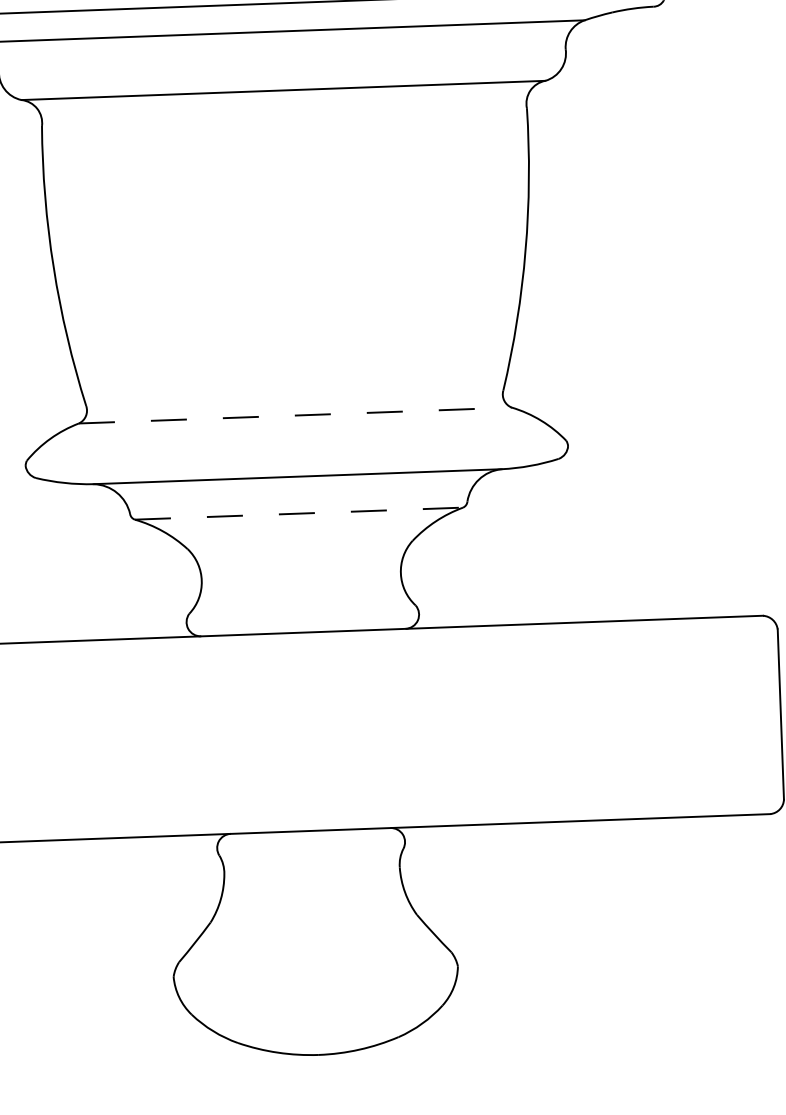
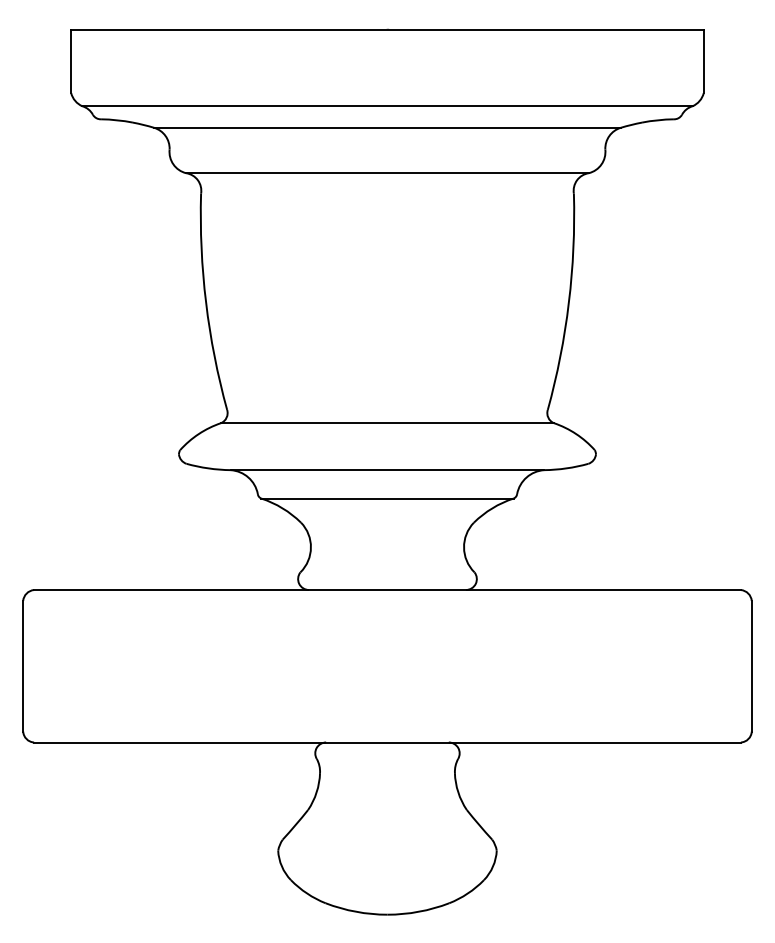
line: (295, 416) -> (387, 423), dashed -> solid
line: (299, 513) -> (387, 498), dashed -> solid

